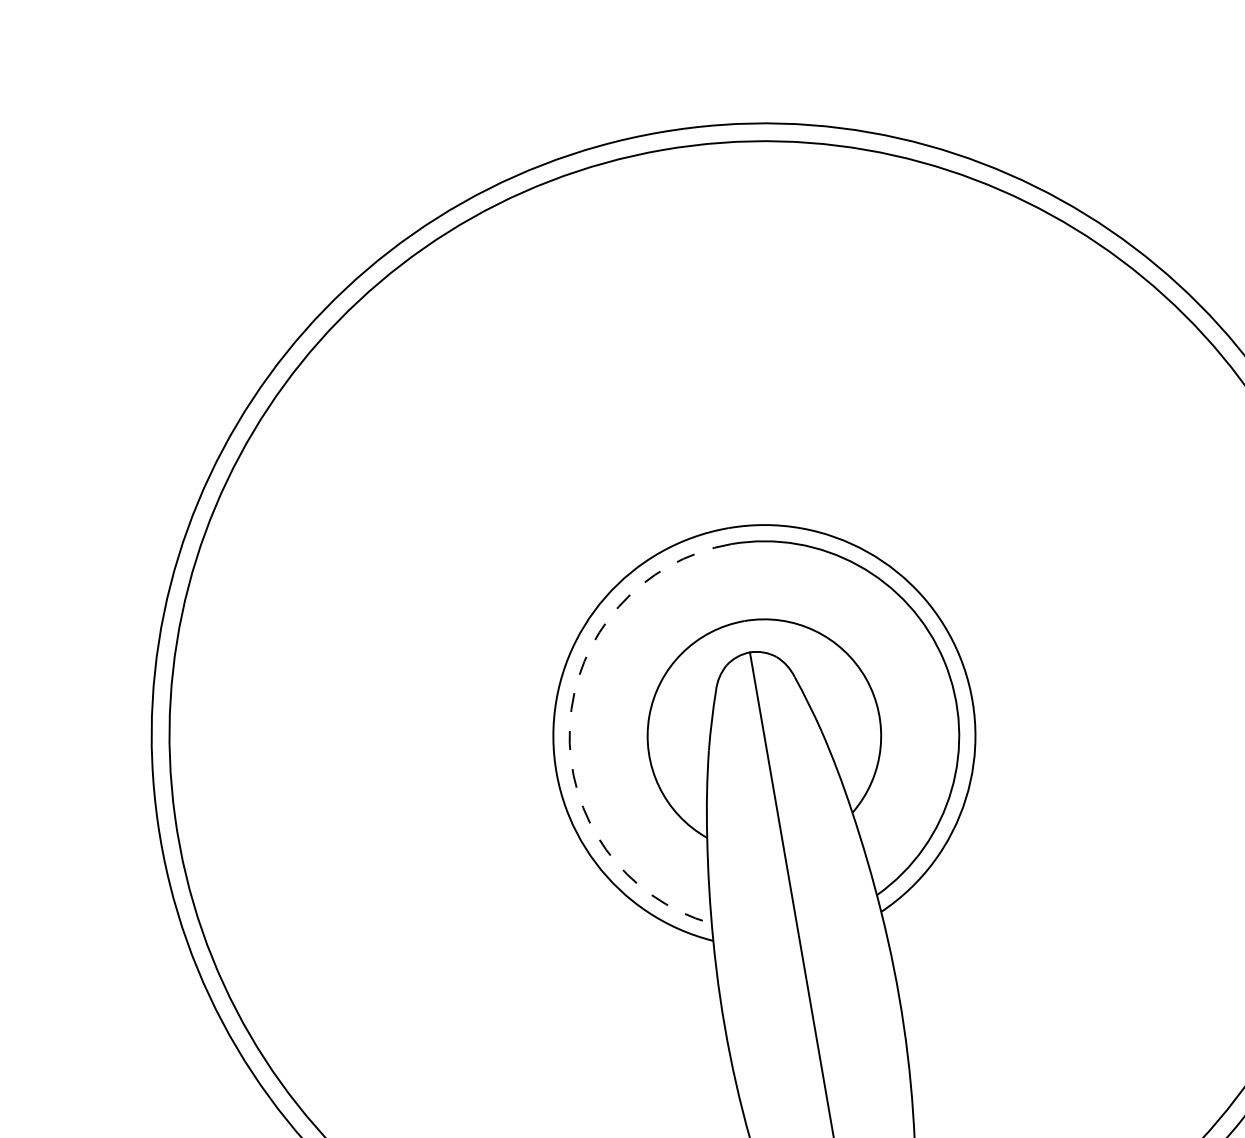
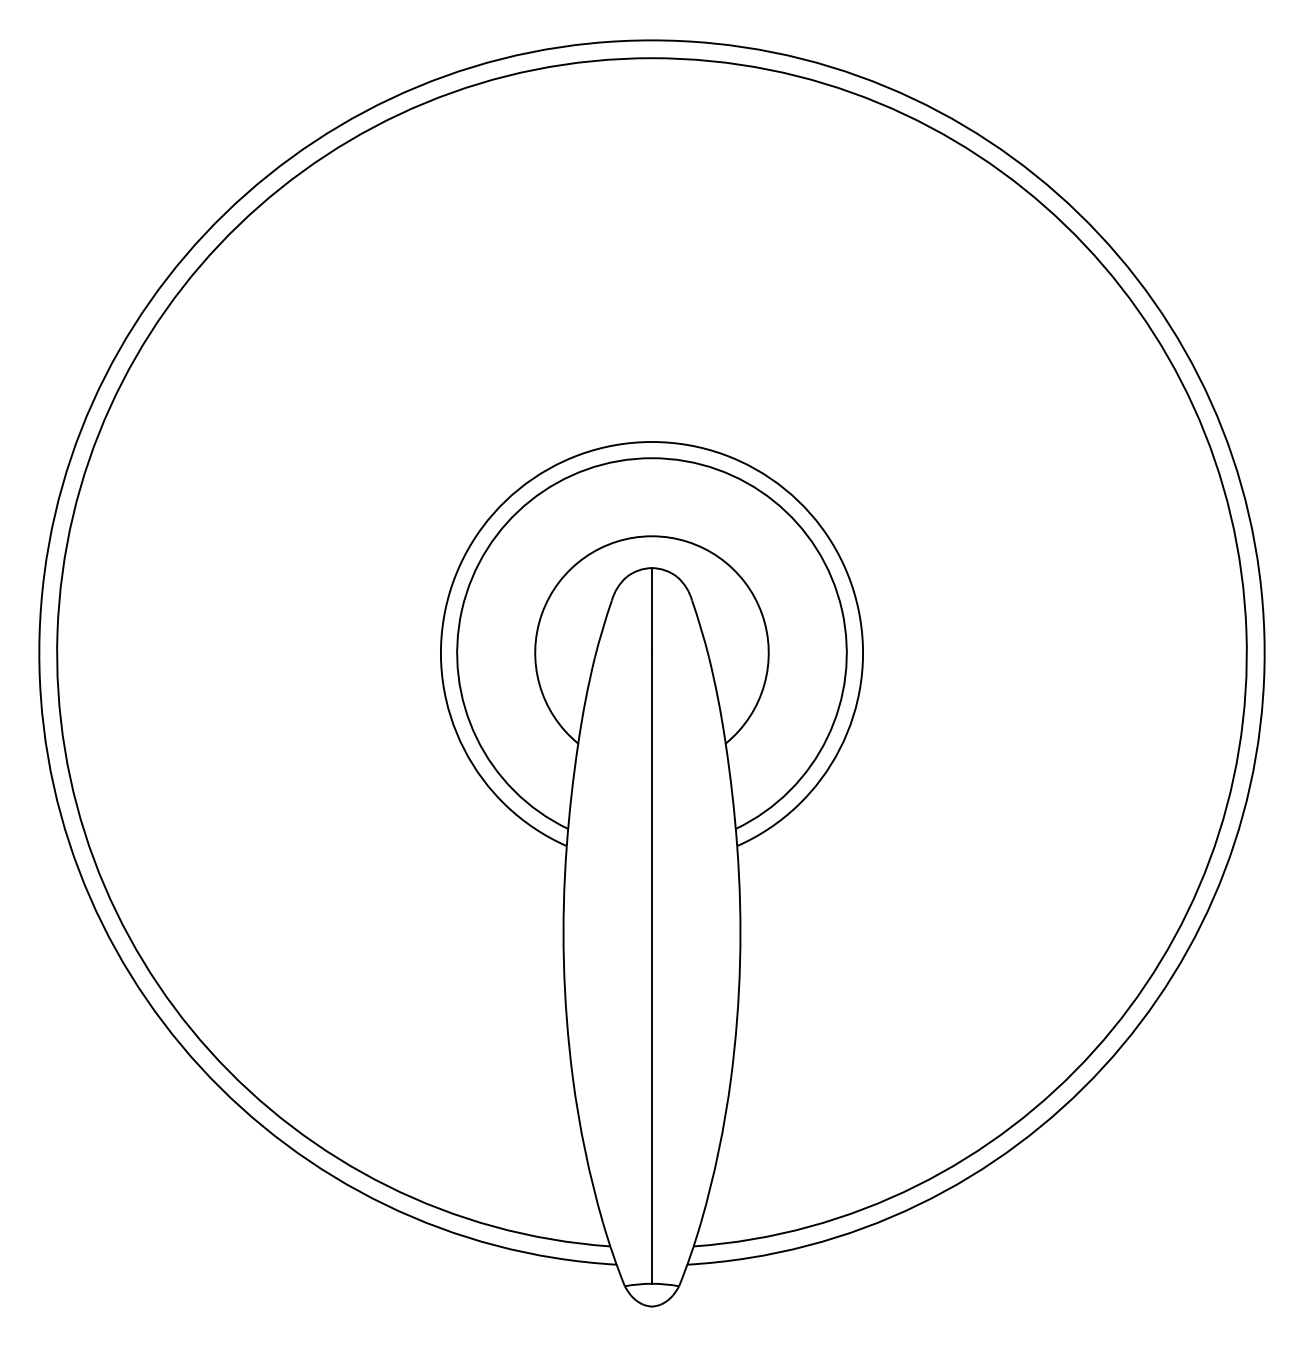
arc: (569, 726) -> (461, 610), dashed -> solid

